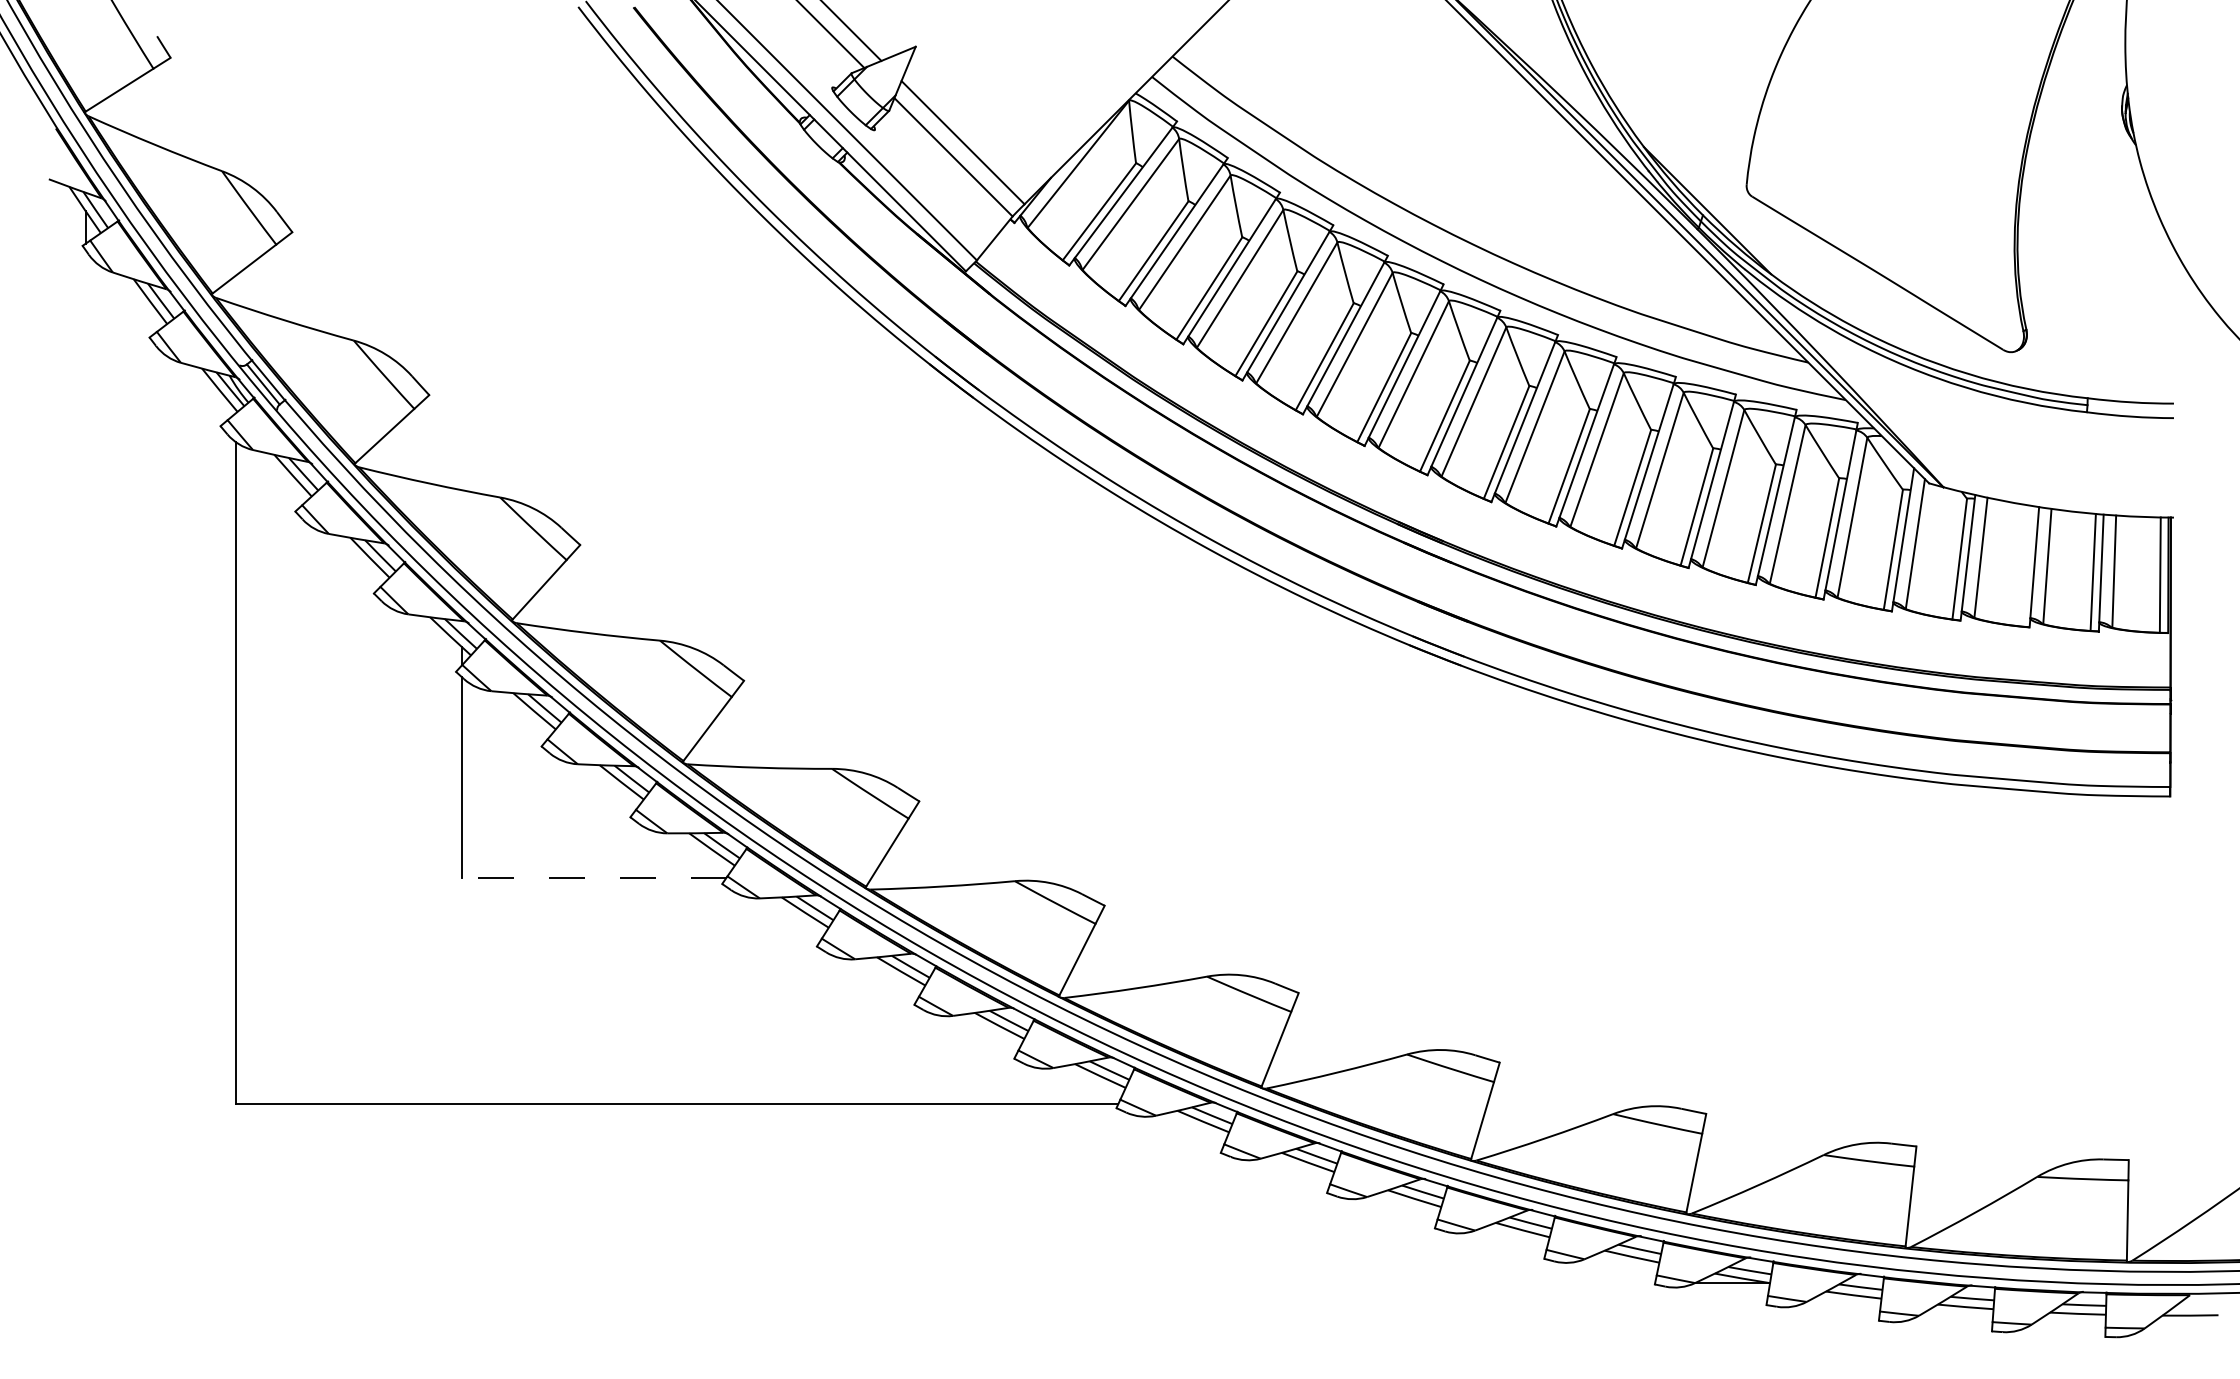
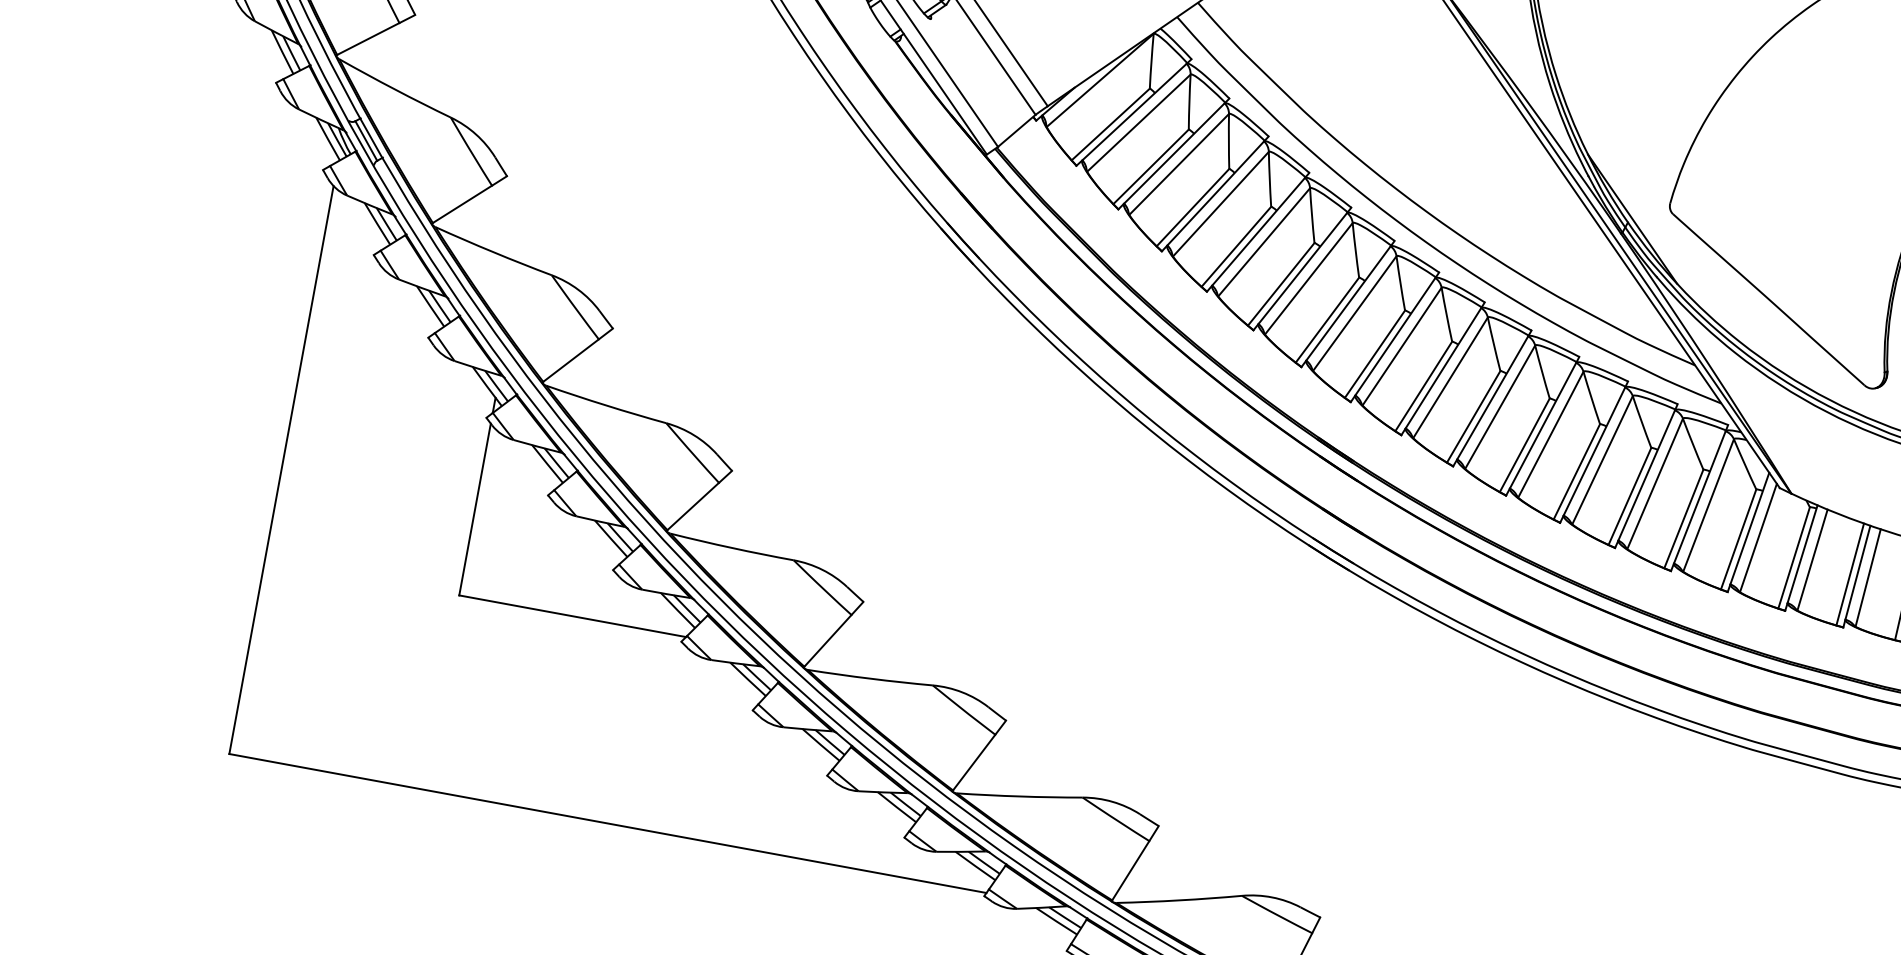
line: (2026, 565) -> (1850, 573), added
line: (593, 877) -> (571, 615), dashed -> solid

